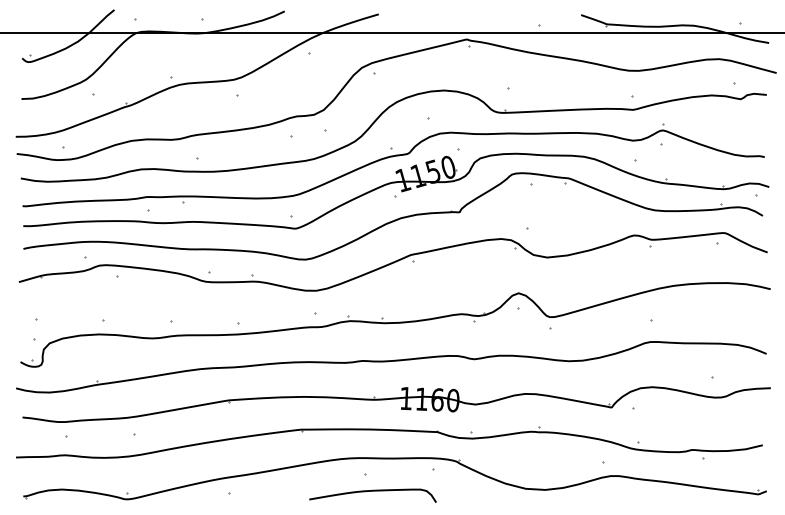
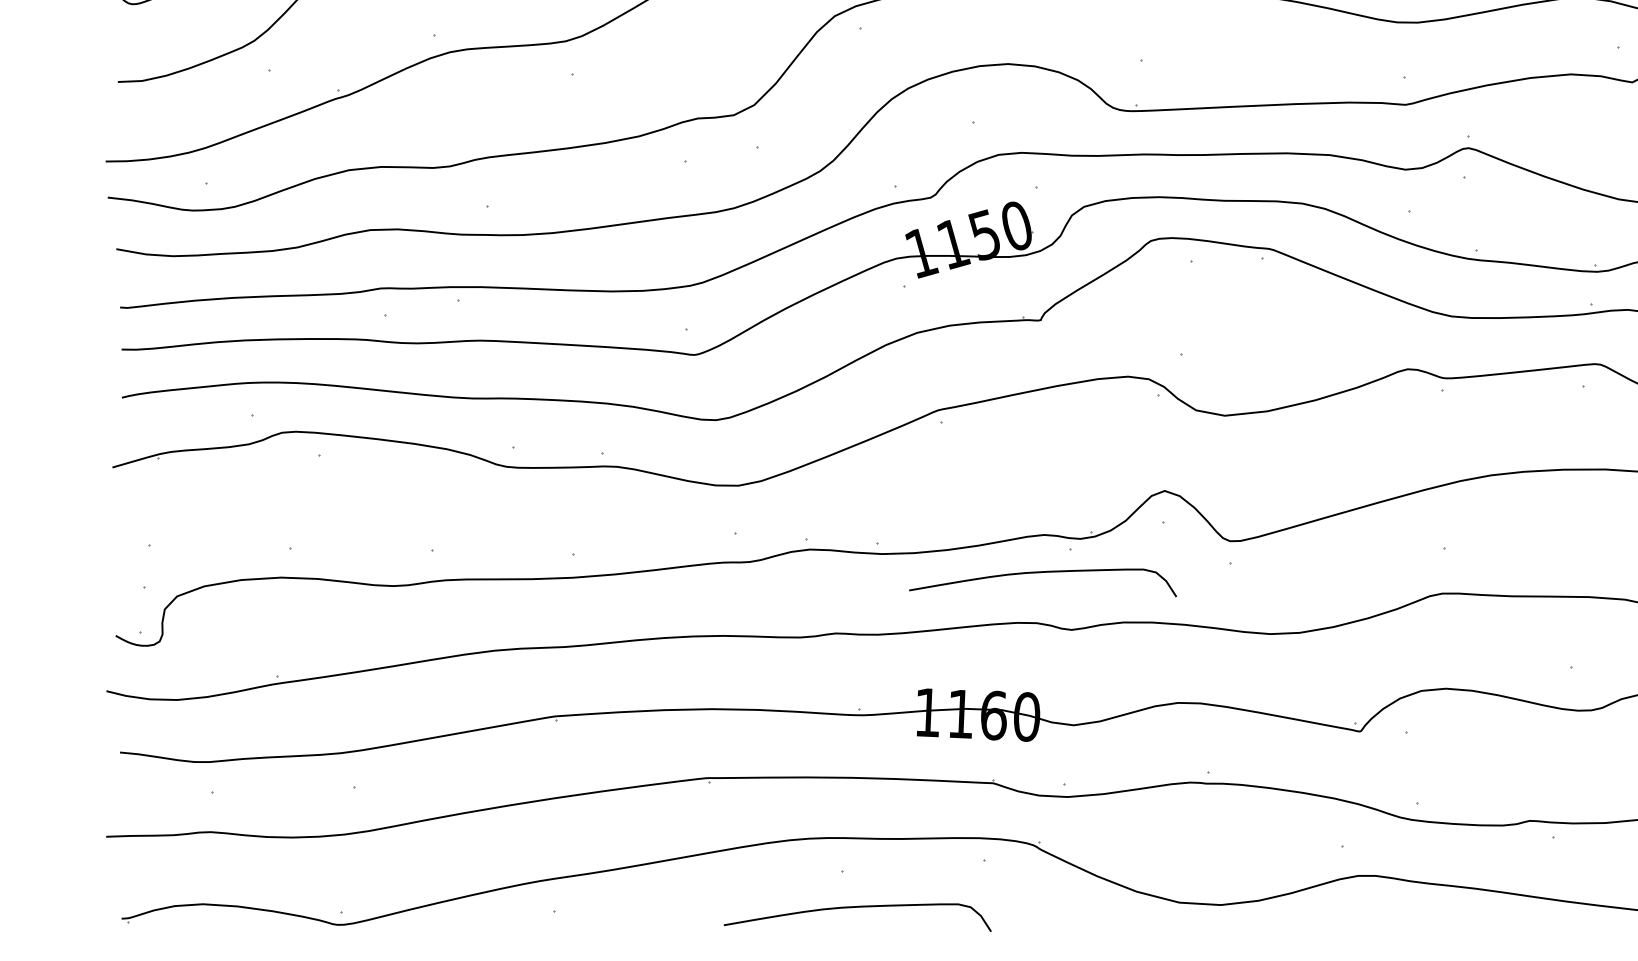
curve: (460, 332) -> (1042, 573), added

